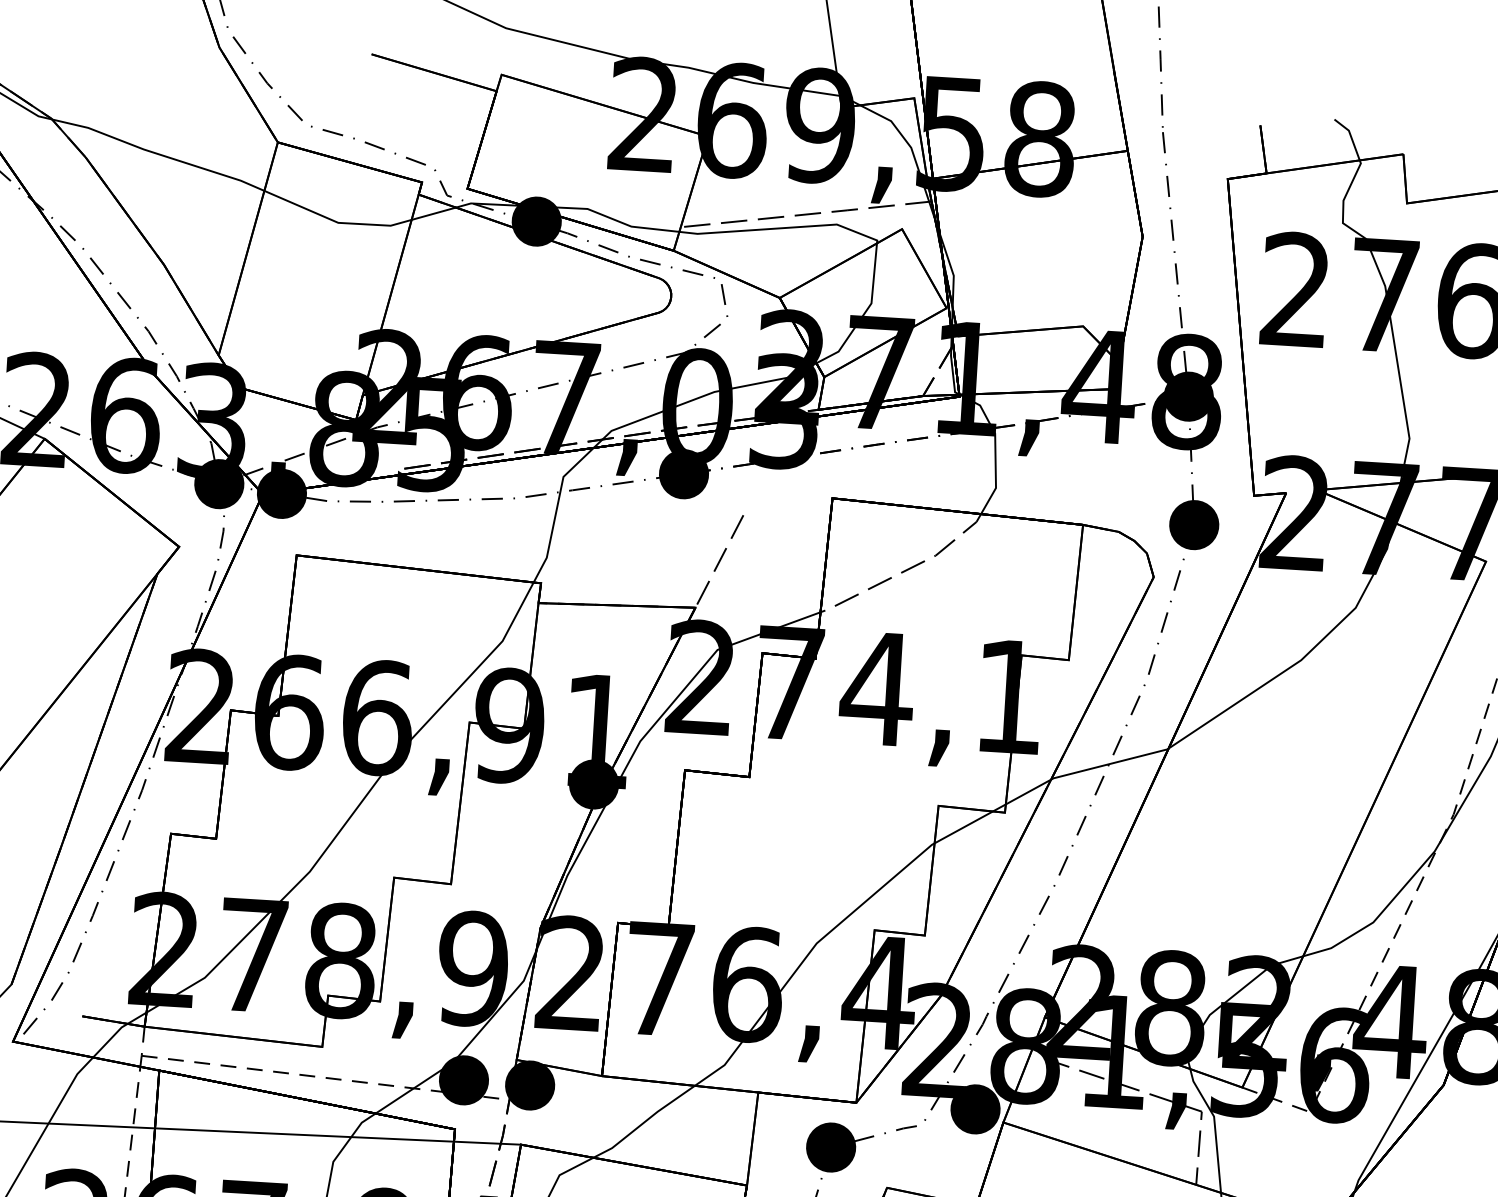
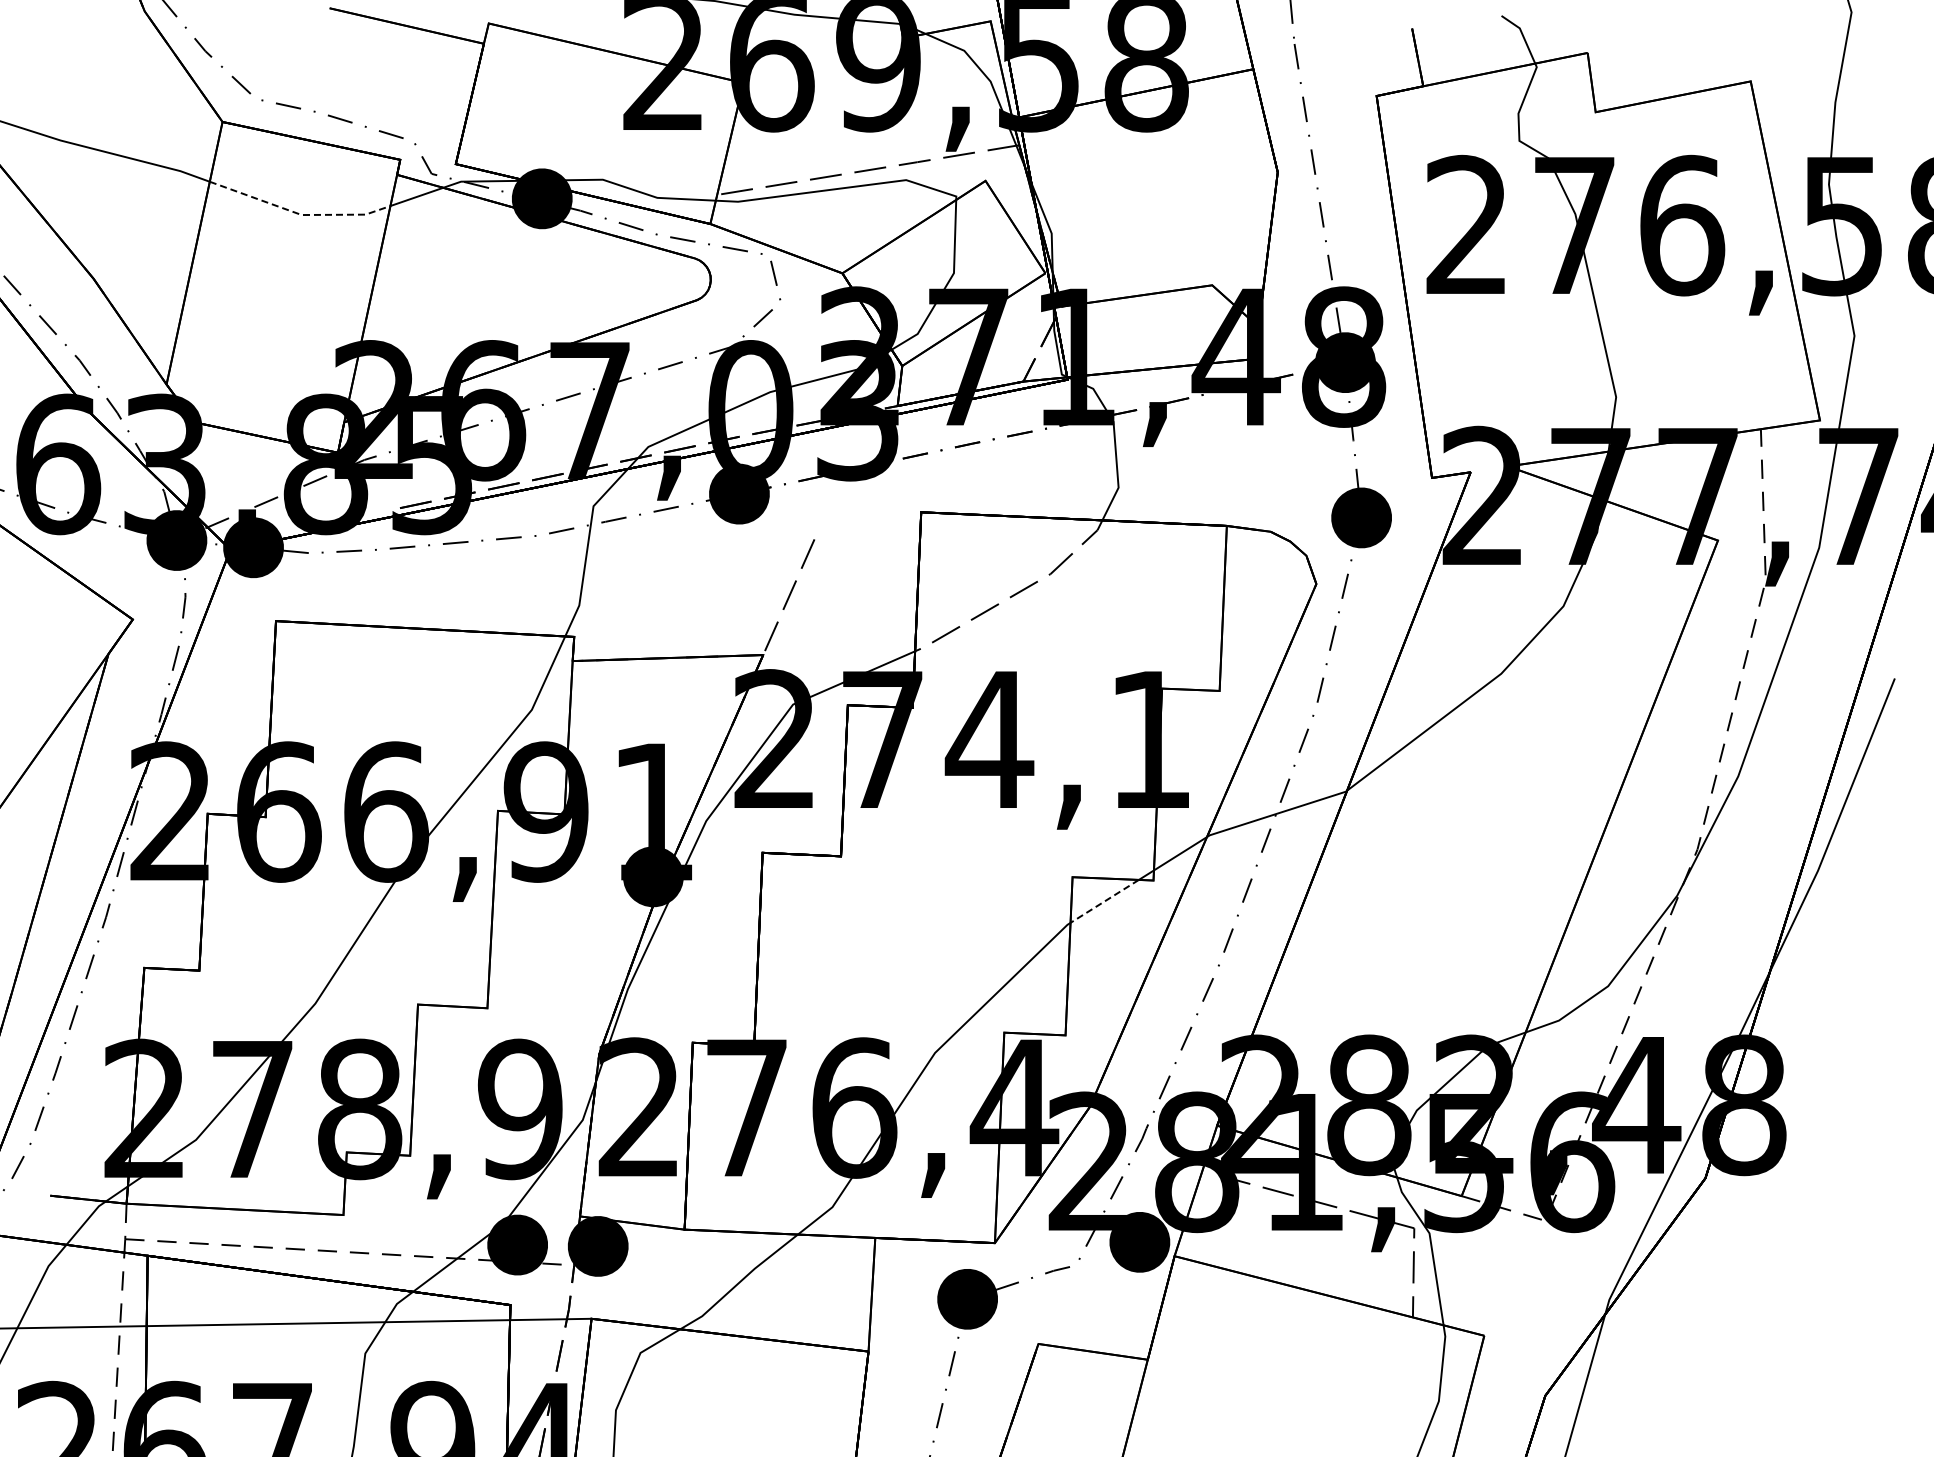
line: (336, 222) -> (299, 214), solid -> dashed
line: (963, 827) -> (1104, 901), solid -> dashed

